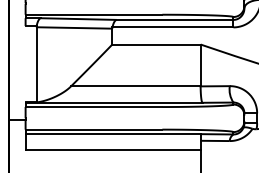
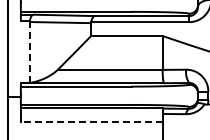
line: (36, 63) -> (29, 51), solid -> dashed
line: (112, 150) -> (91, 121), solid -> dashed

